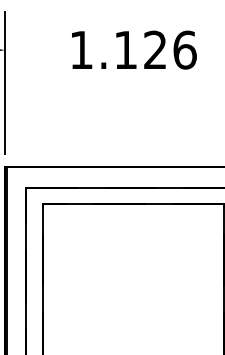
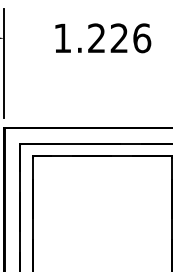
text: (125, 49) -> (96, 37), 1.126 -> 1.226

